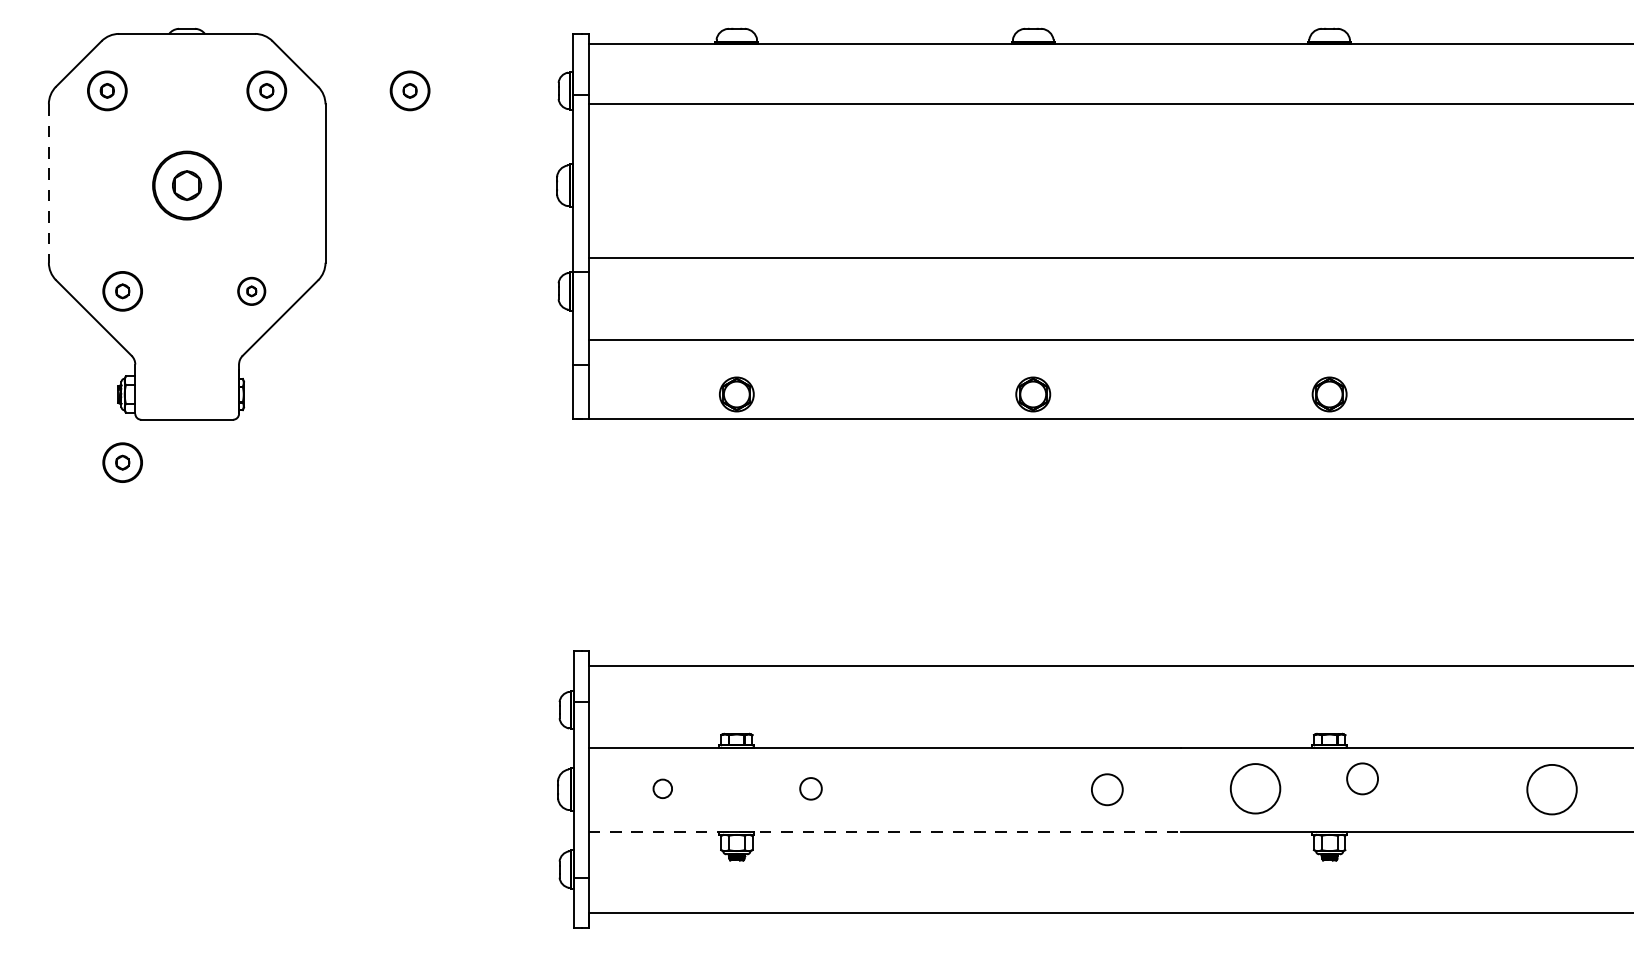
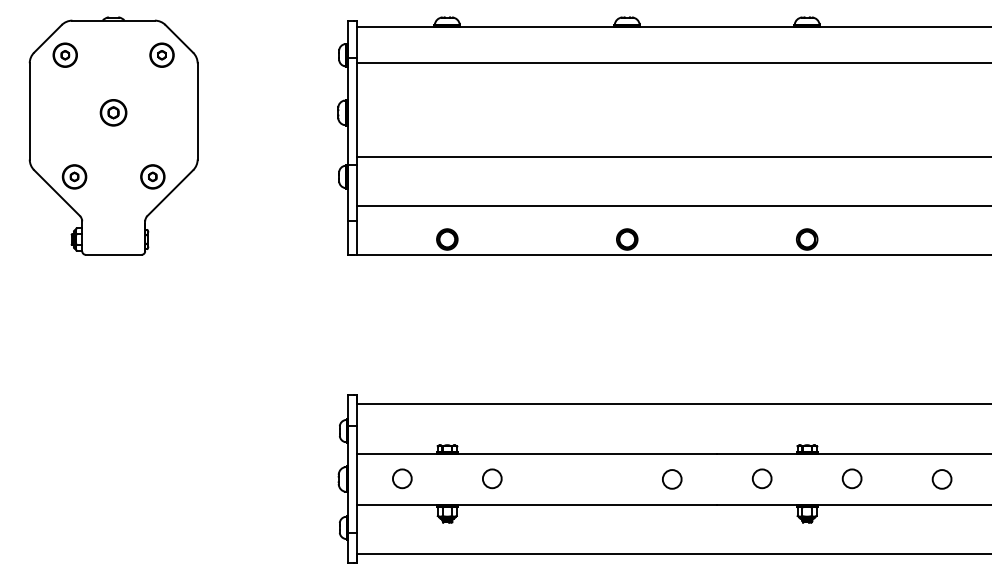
part: (409, 89) -> (248, 54), removed
line: (48, 183) -> (29, 111), dashed -> solid
part: (186, 185) -> (113, 112), size x0.62
part: (251, 290) -> (152, 176), size x1.43
part: (122, 462) -> (74, 280), removed
circle: (1361, 778) -> (851, 478), moved
circle: (662, 788) -> (402, 478), size x1.67
circle: (811, 788) -> (492, 478), size x1.43
circle: (1254, 788) -> (761, 478), size x0.62
circle: (1550, 789) -> (941, 479), size x0.62
line: (885, 831) -> (537, 504), dashed -> solid

